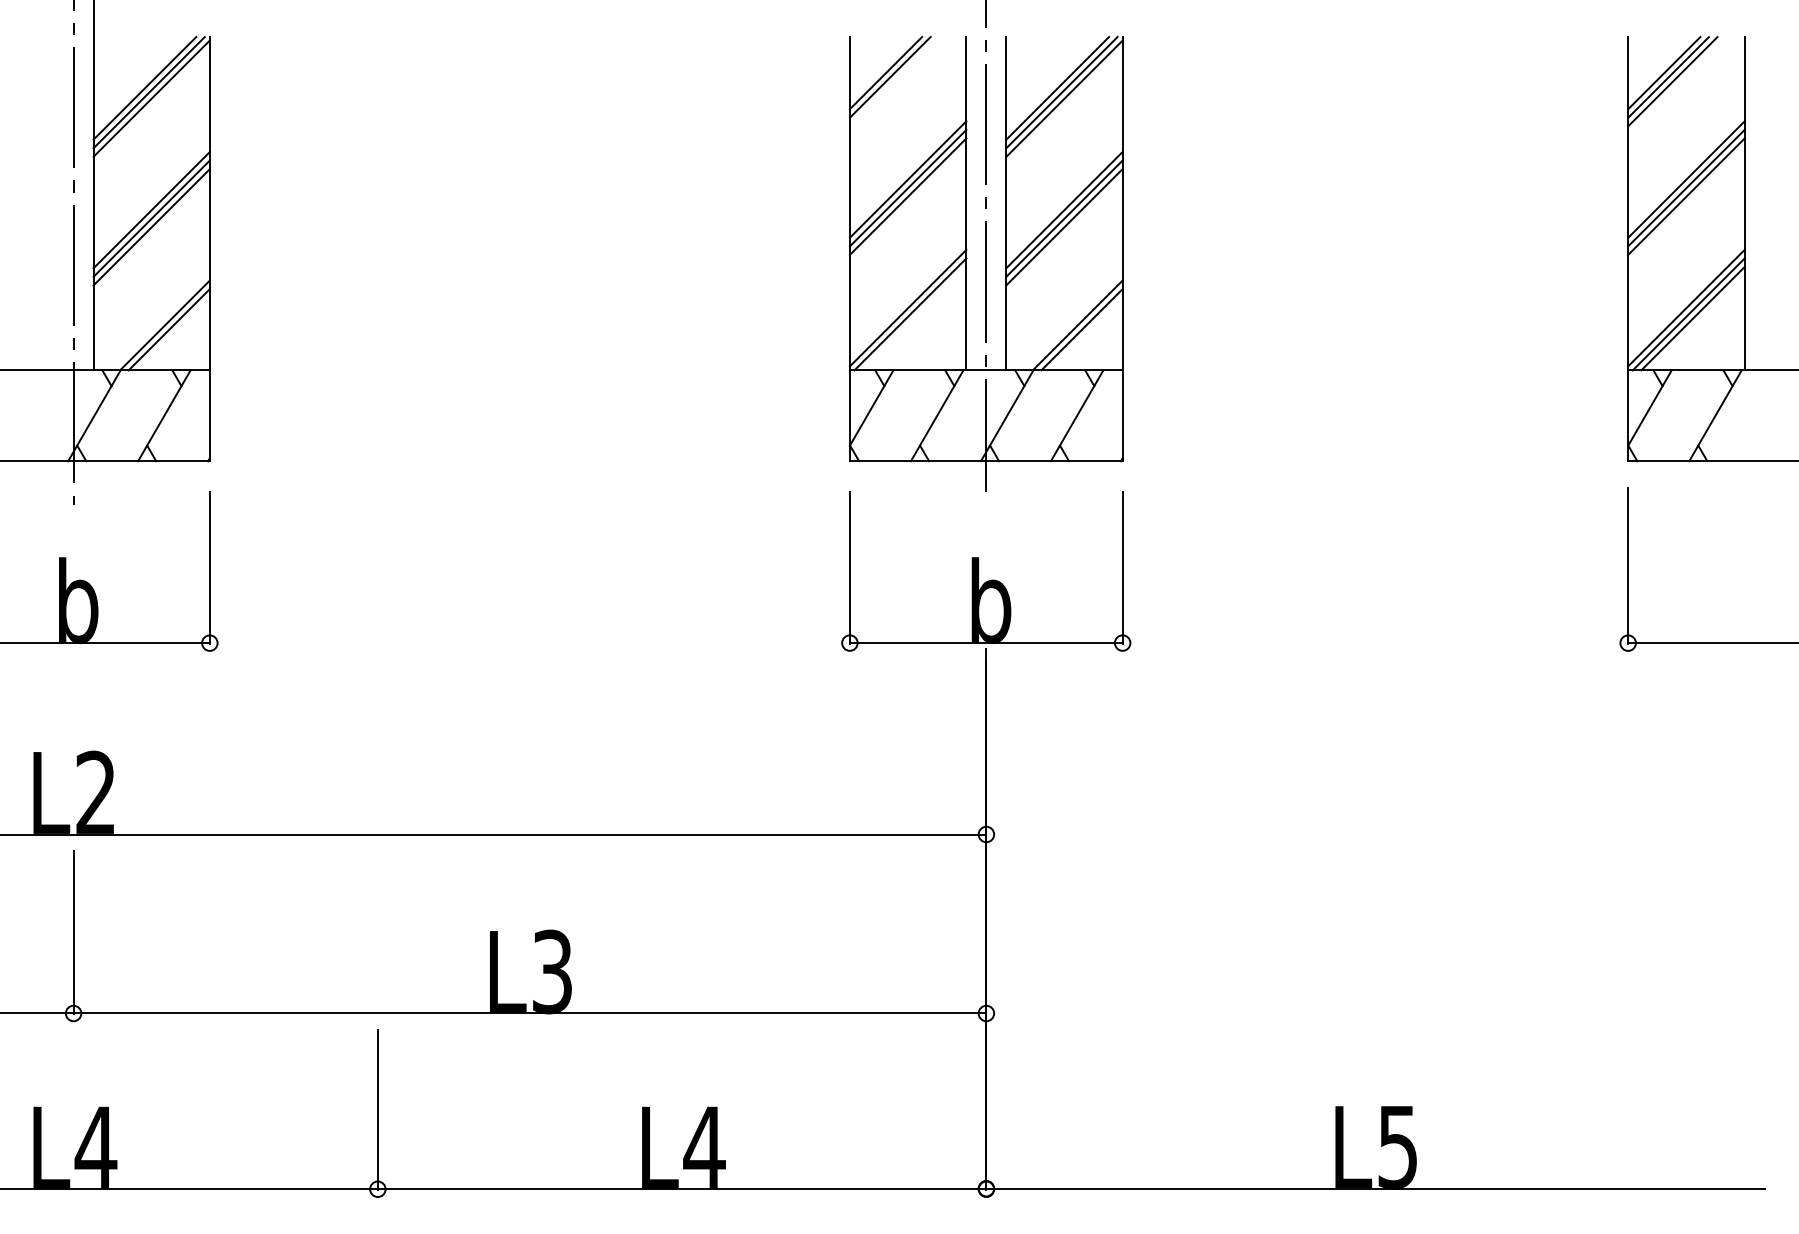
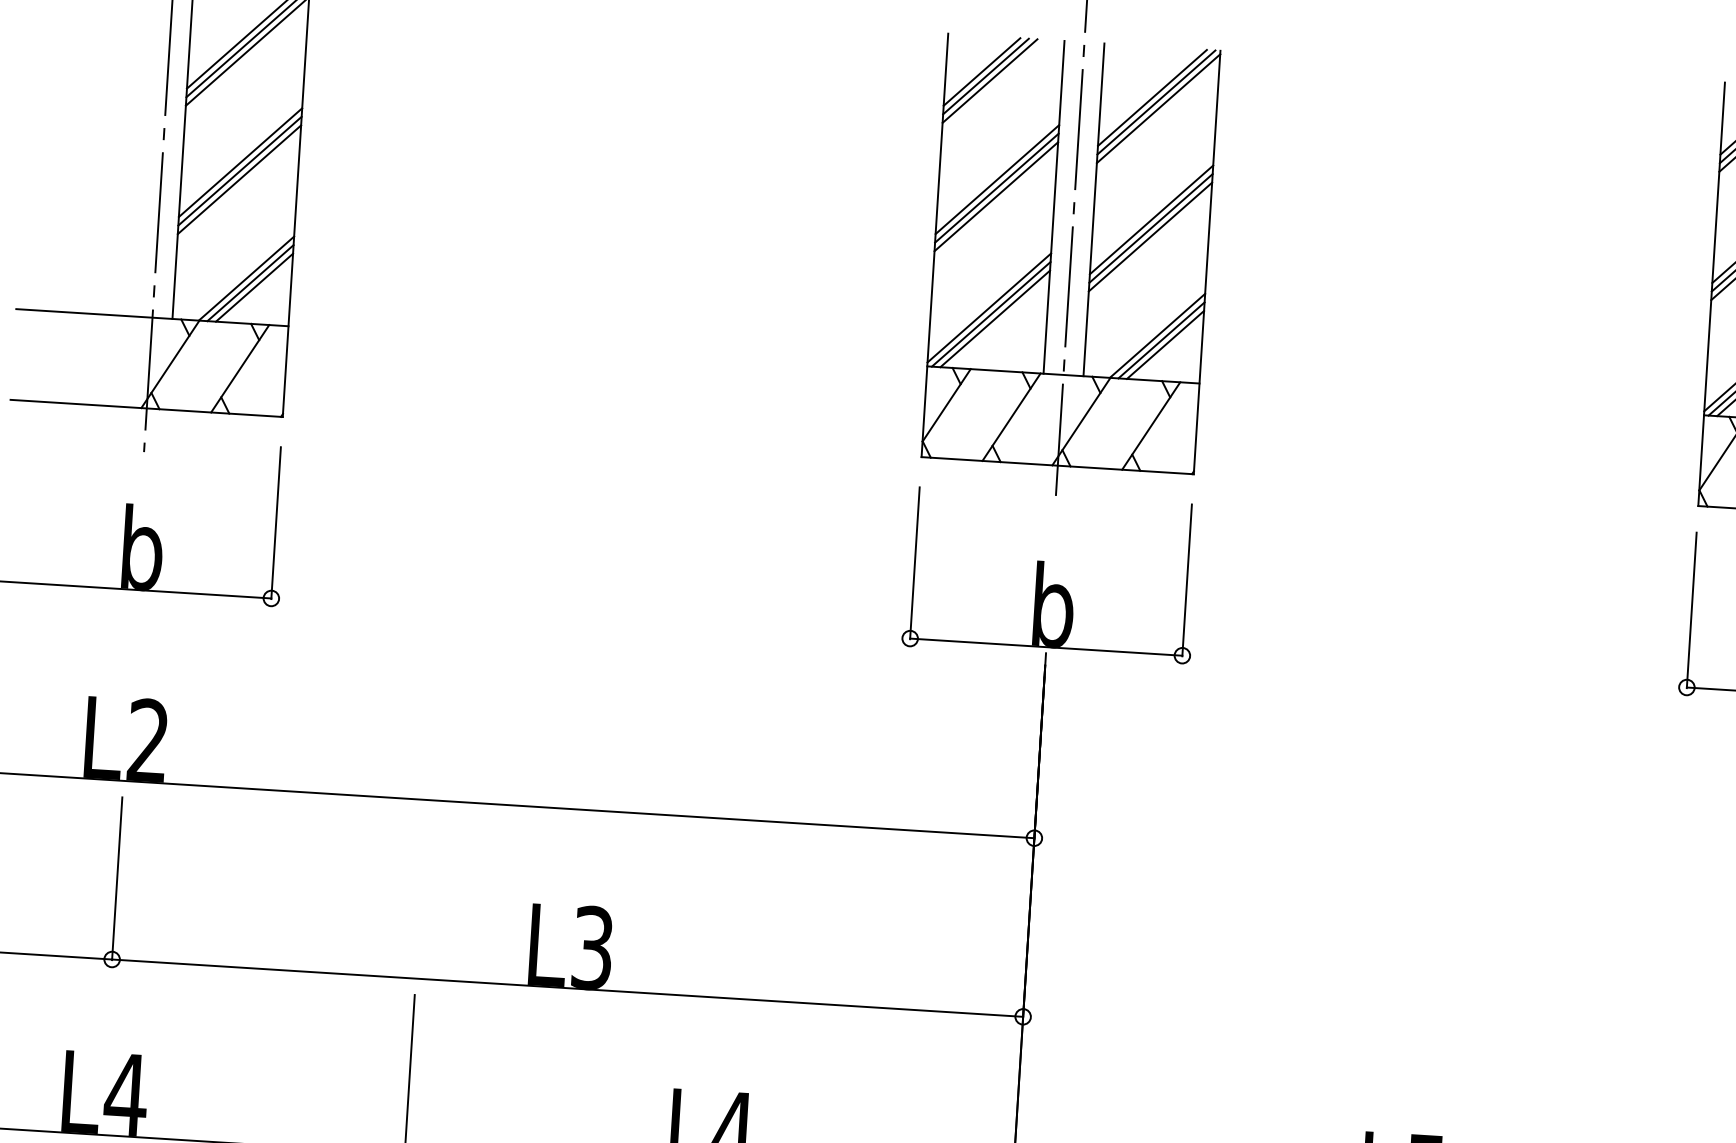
line: (894, 81) -> (989, 80), added
line: (914, 318) -> (995, 318), added
line: (173, 333) -> (254, 287), added
line: (1085, 333) -> (1164, 344), added

